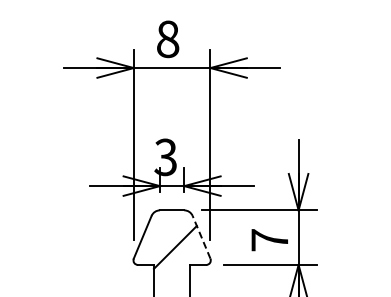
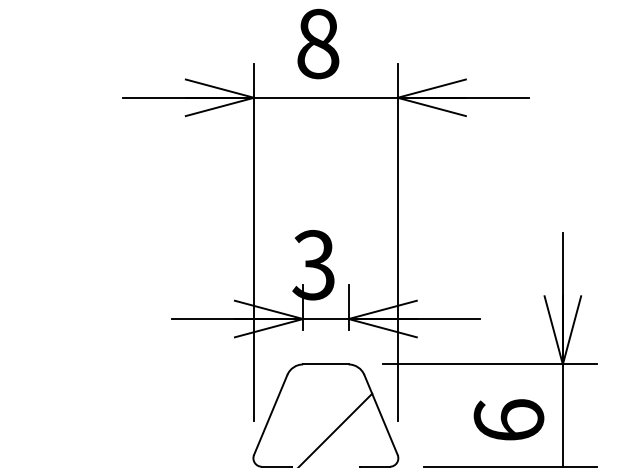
line: (201, 236) -> (380, 413), dashed -> solid
text: (269, 239) -> (508, 419), 7 -> 6

